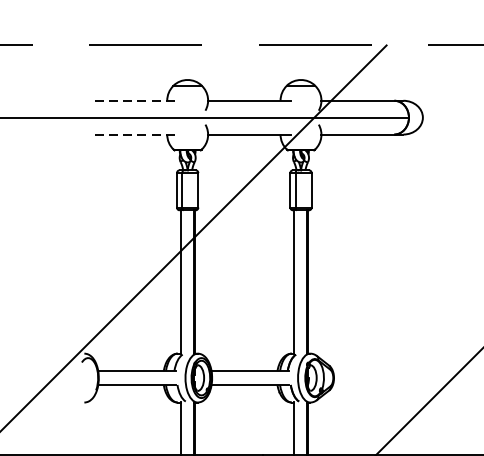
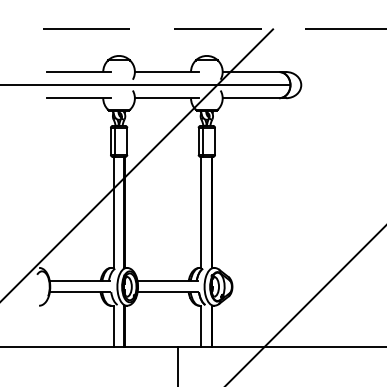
line: (136, 101) -> (79, 72), dashed -> solid
line: (136, 134) -> (79, 98), dashed -> solid

